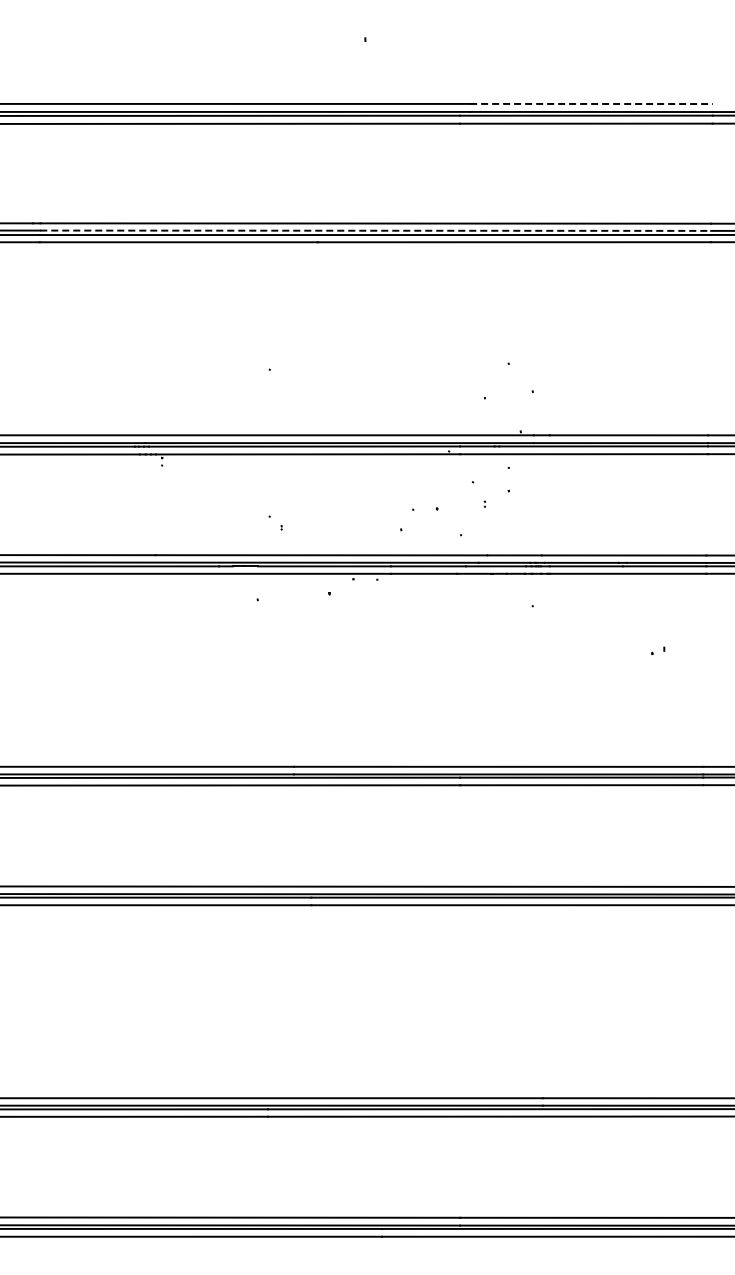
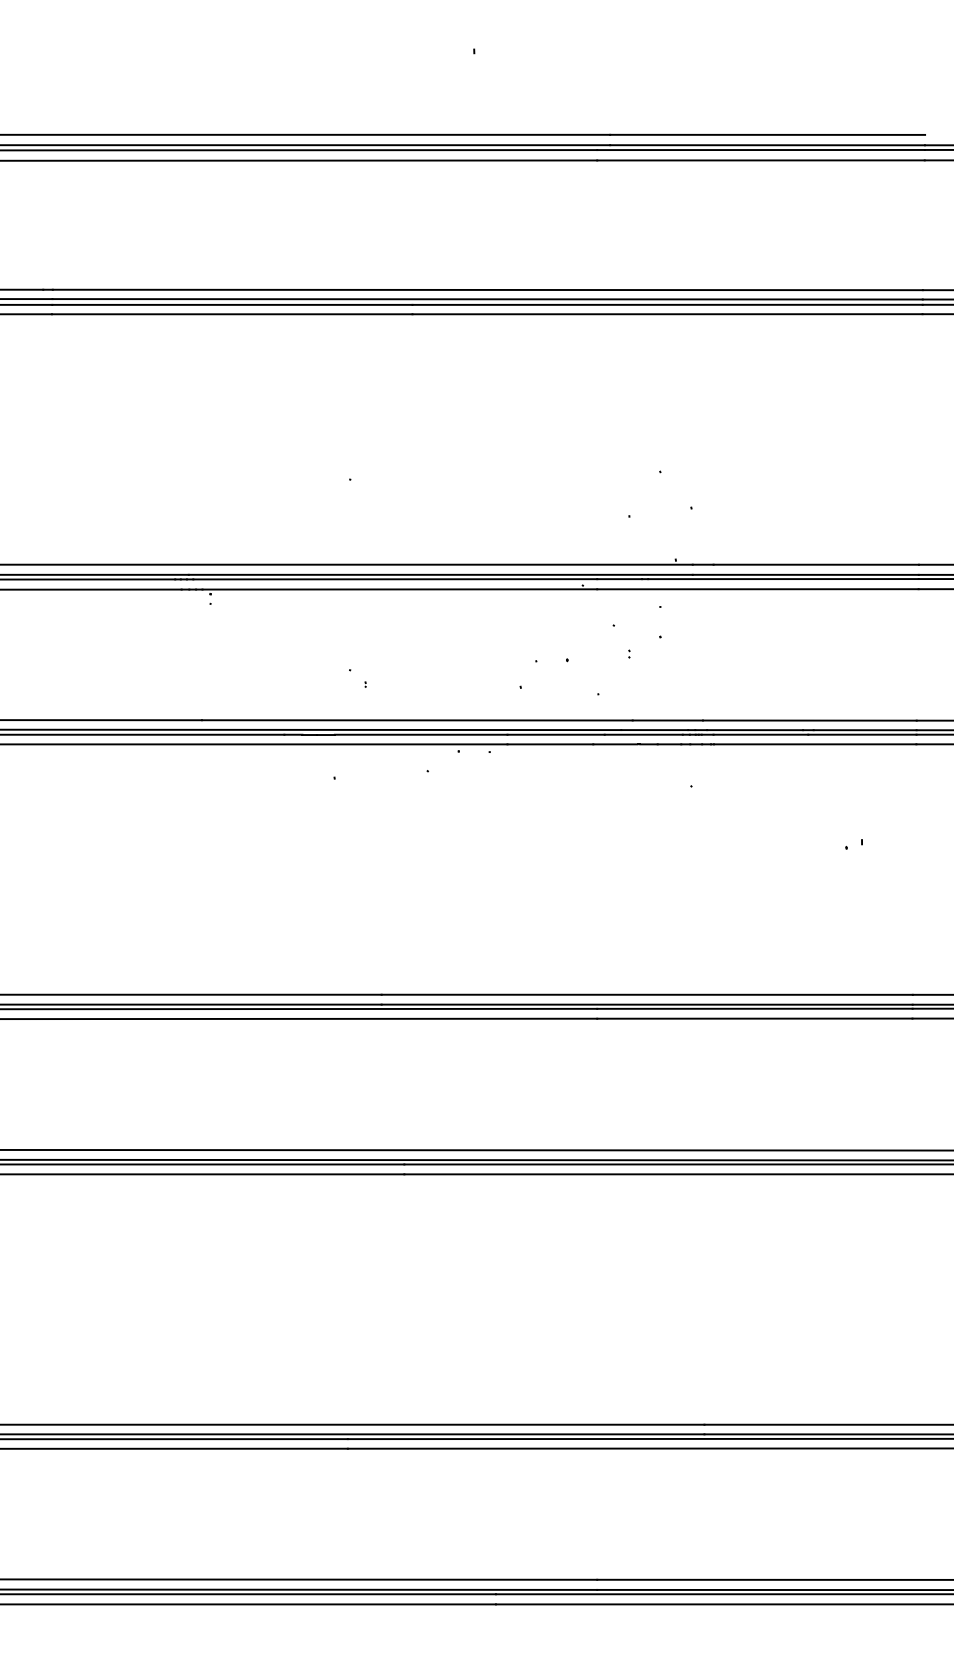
line: (592, 103) -> (768, 134), dashed -> solid
line: (376, 230) -> (488, 298), dashed -> solid

